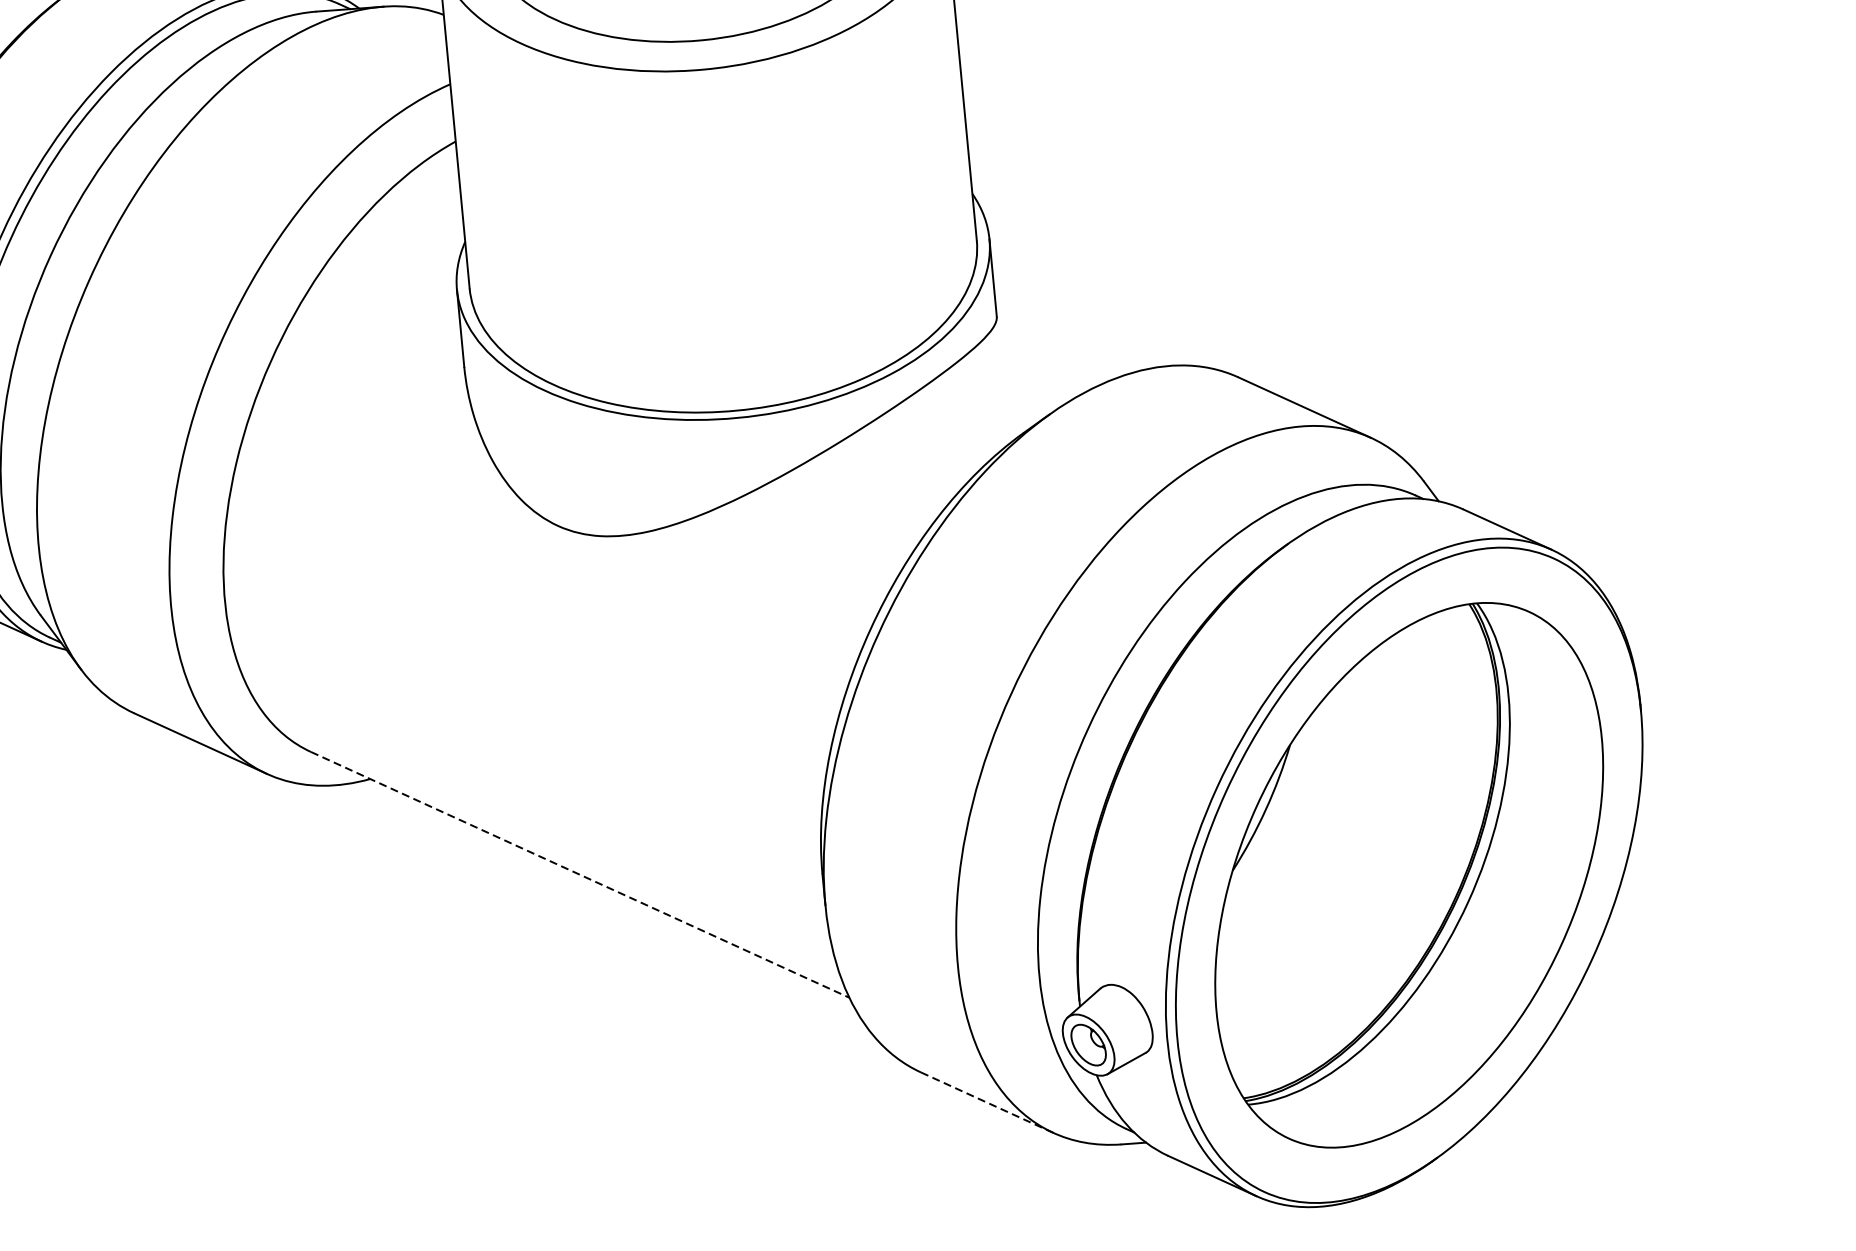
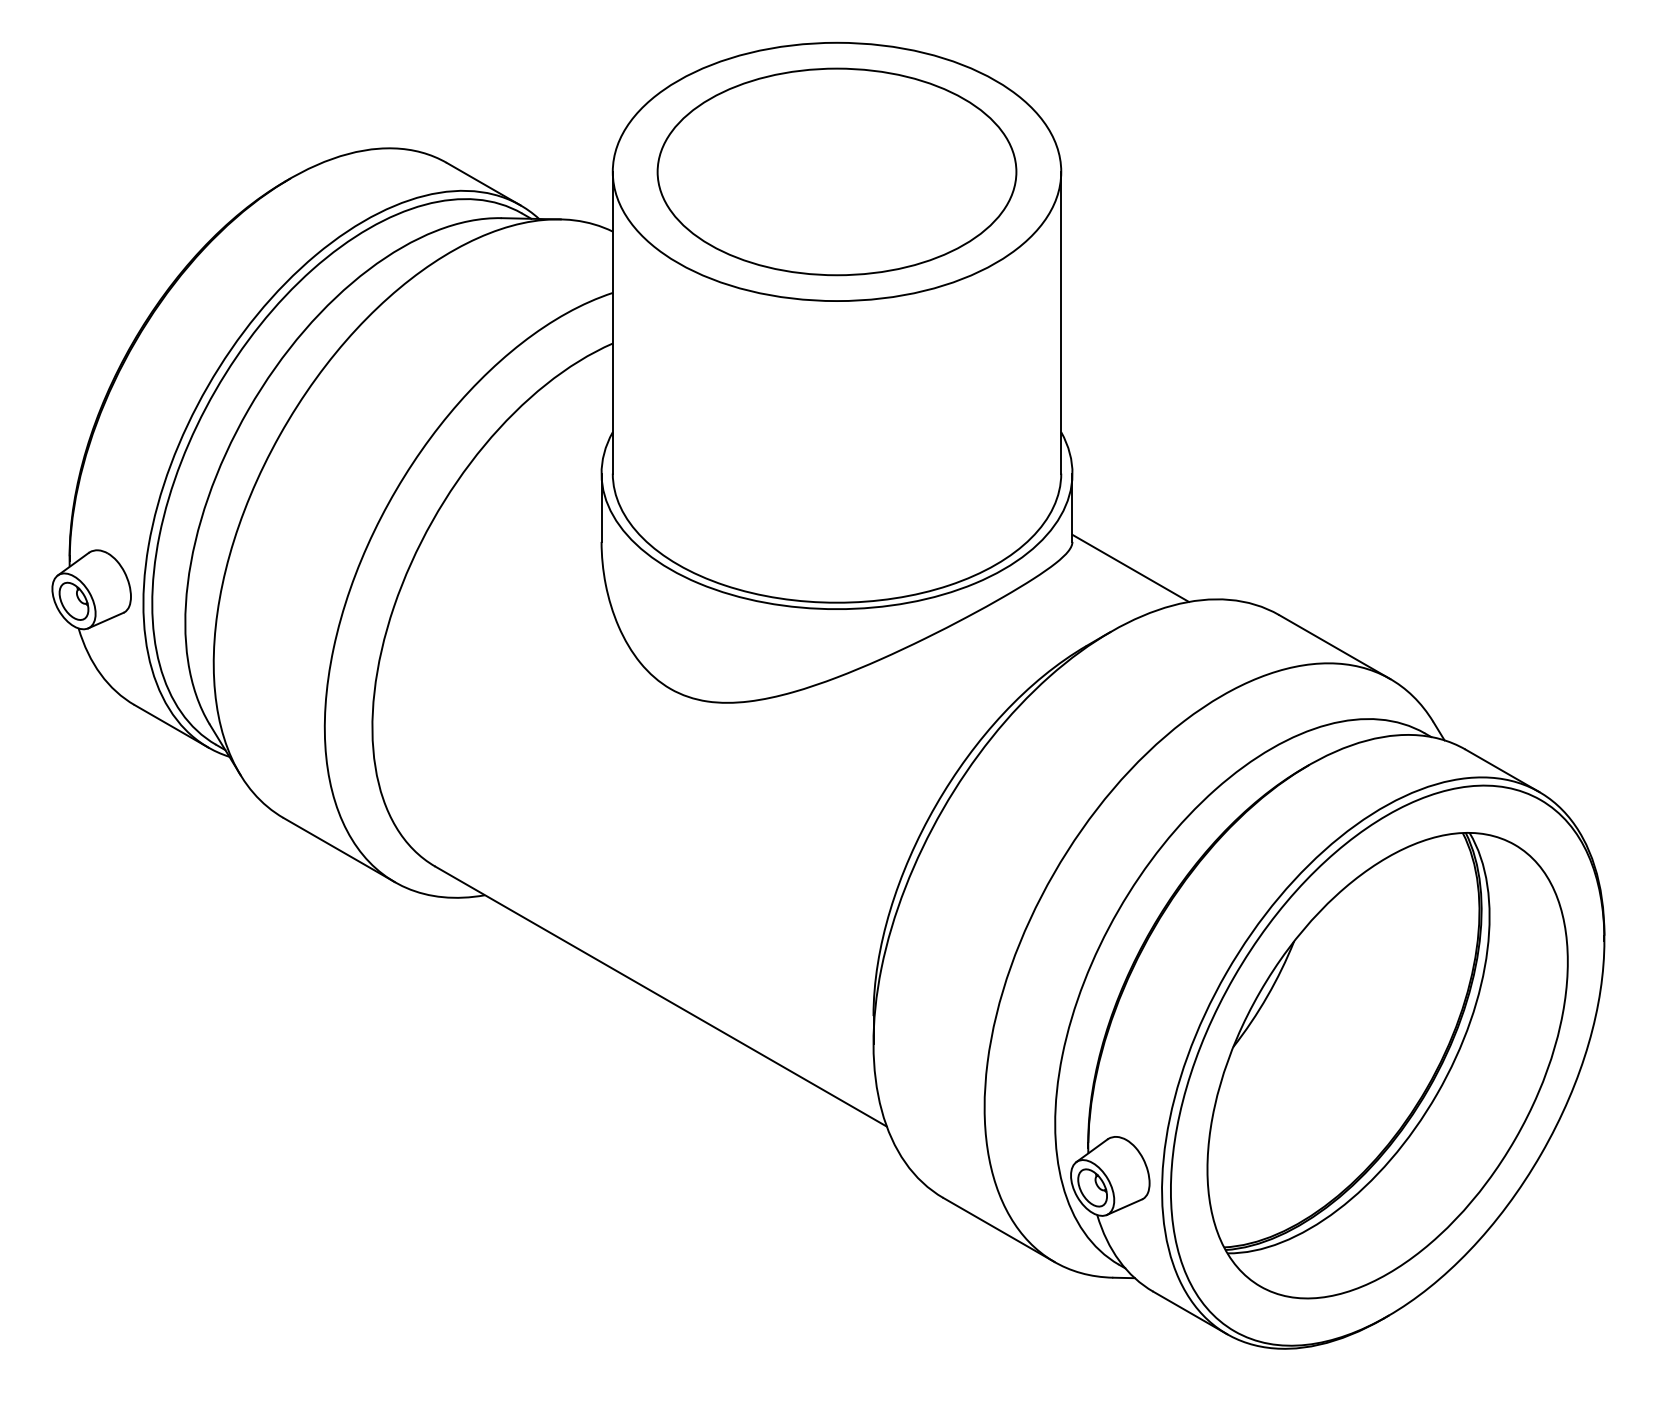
line: (1065, 339) -> (1130, 567), added
line: (580, 874) -> (661, 996), dashed -> solid
line: (987, 1103) -> (999, 1230), dashed -> solid

